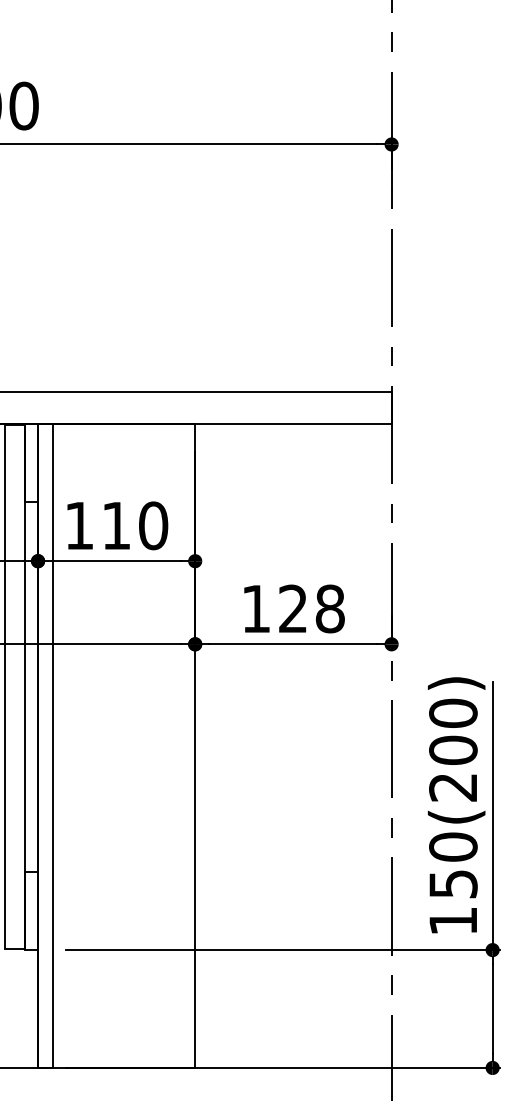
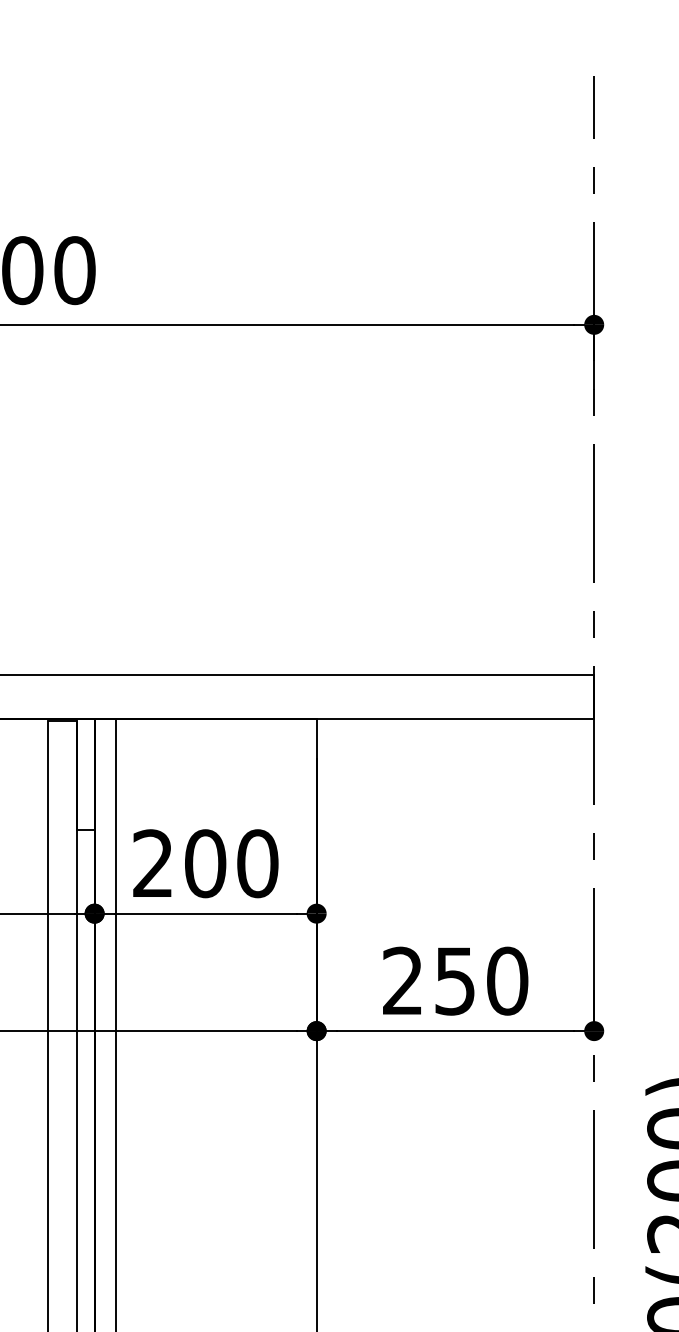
text: (98, 525) -> (180, 863), 110 -> 200
text: (293, 608) -> (455, 980), 128 -> 250

